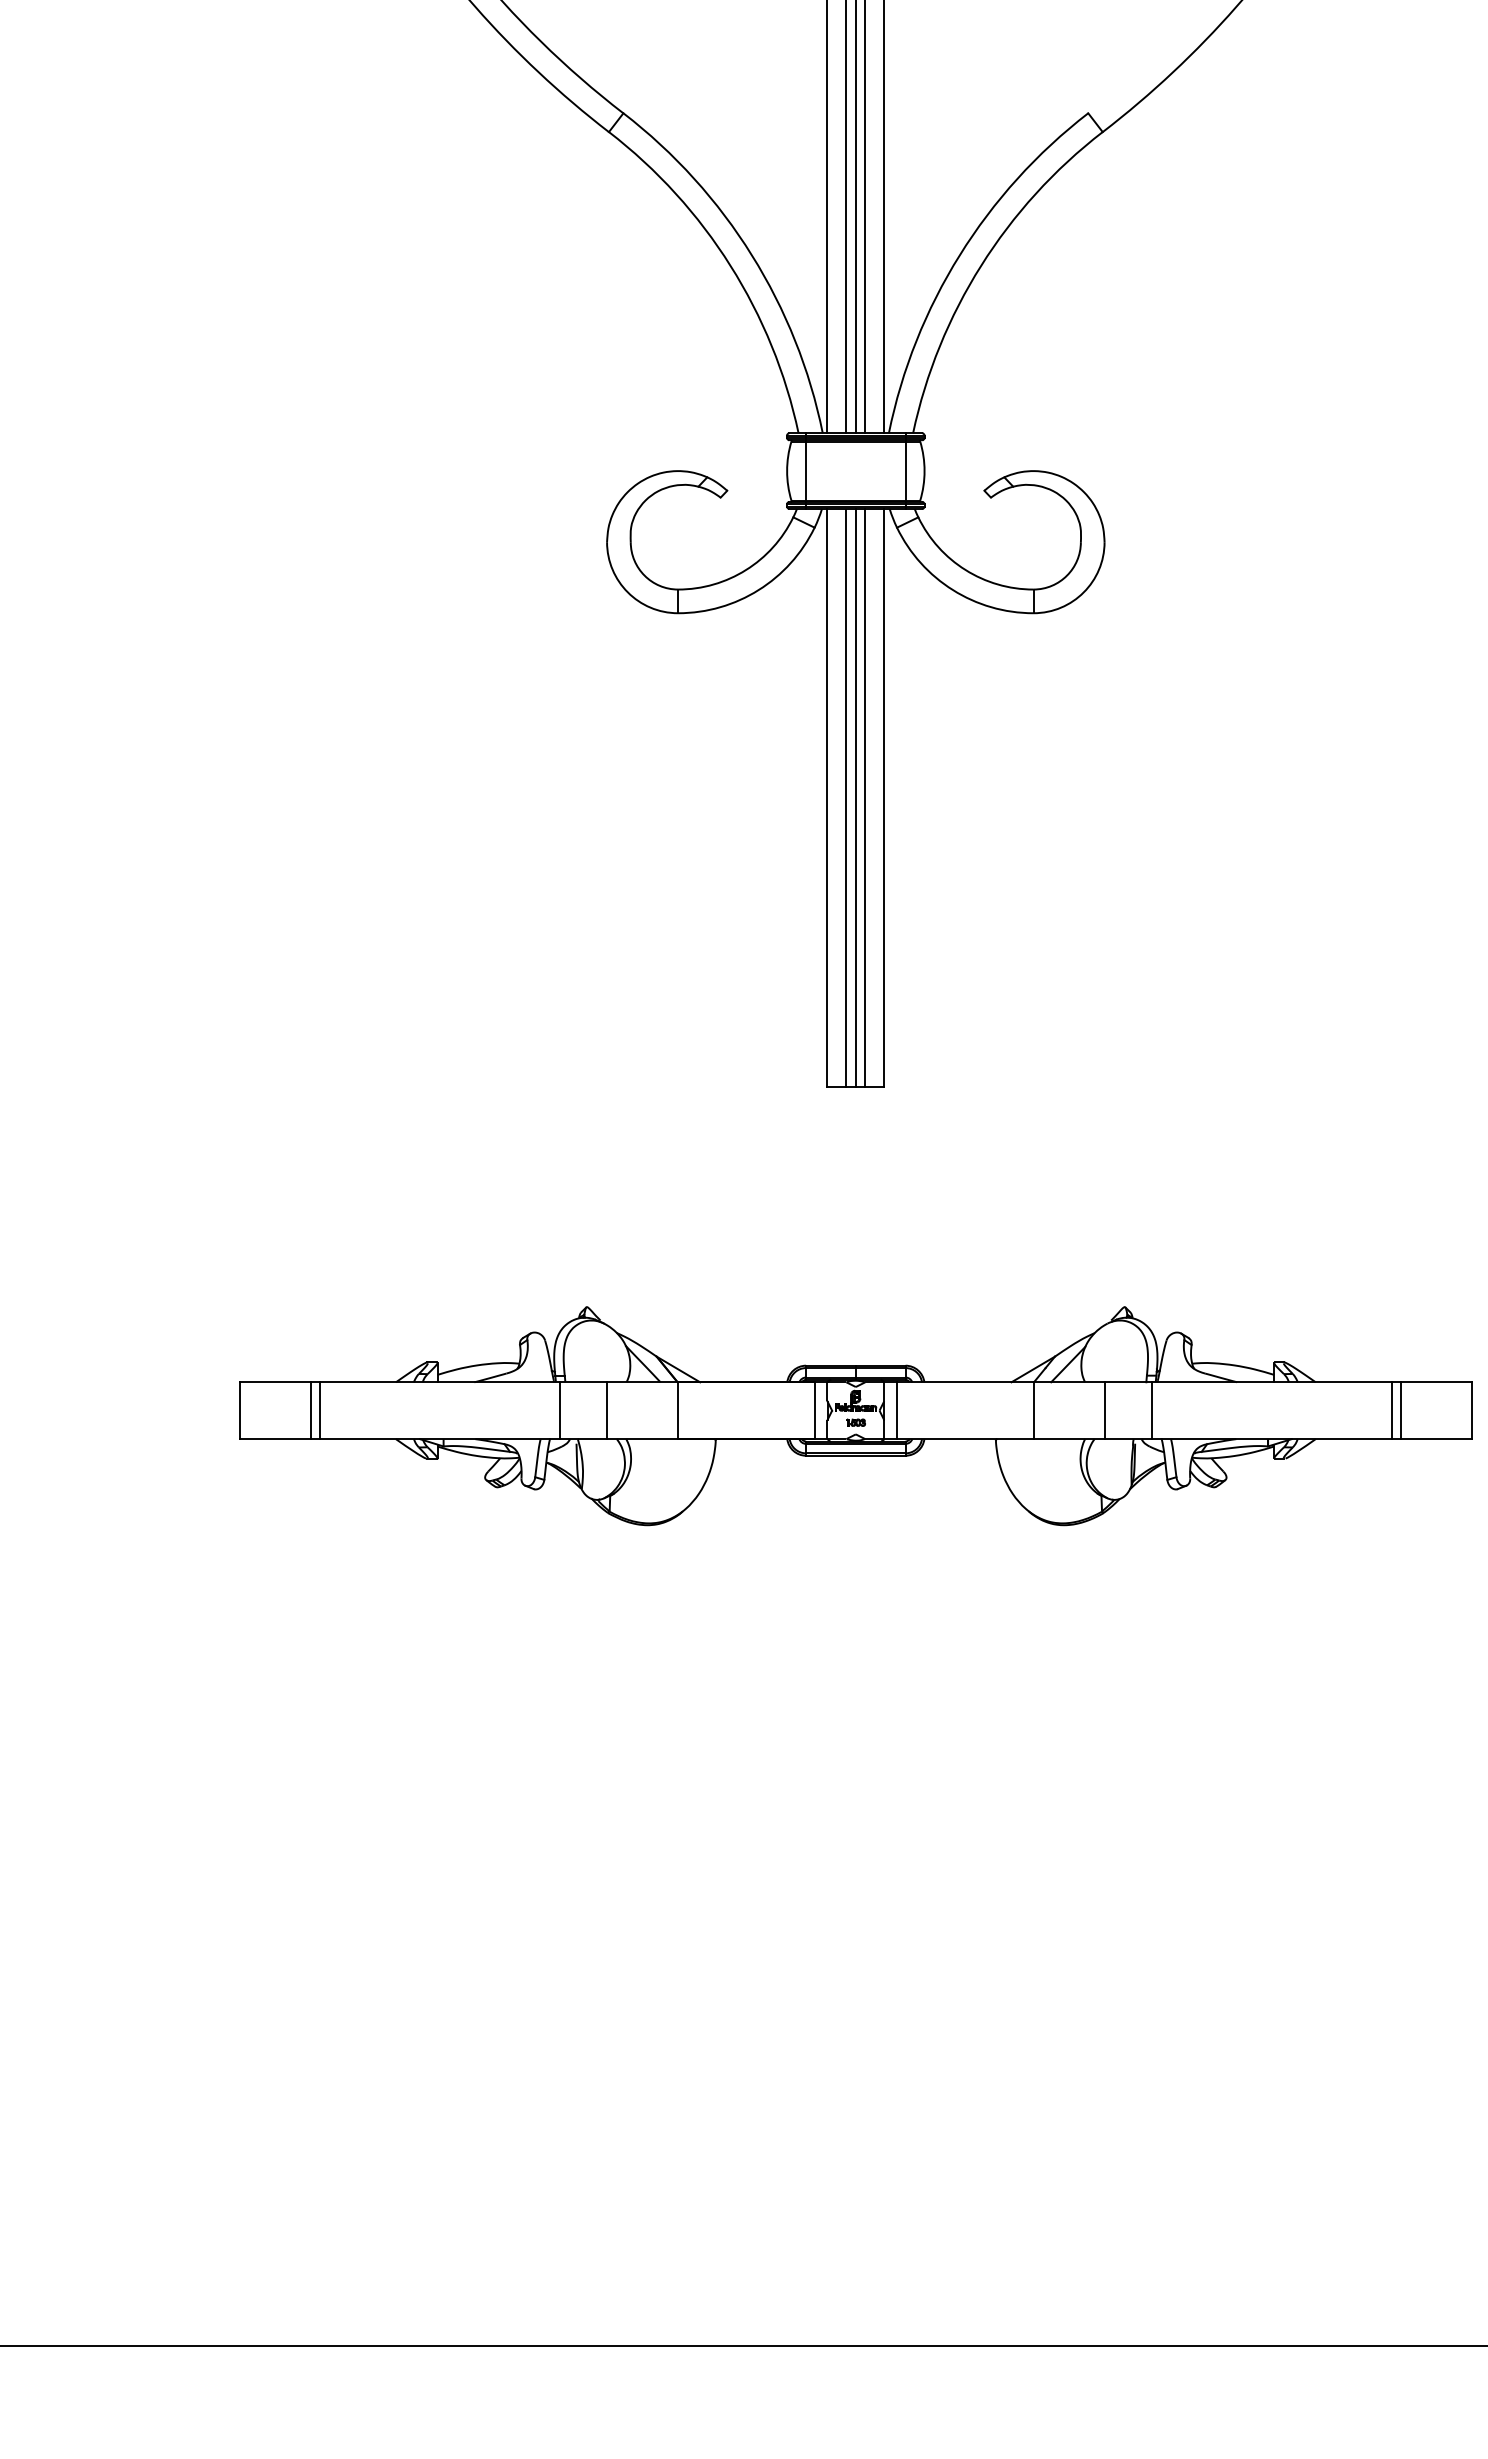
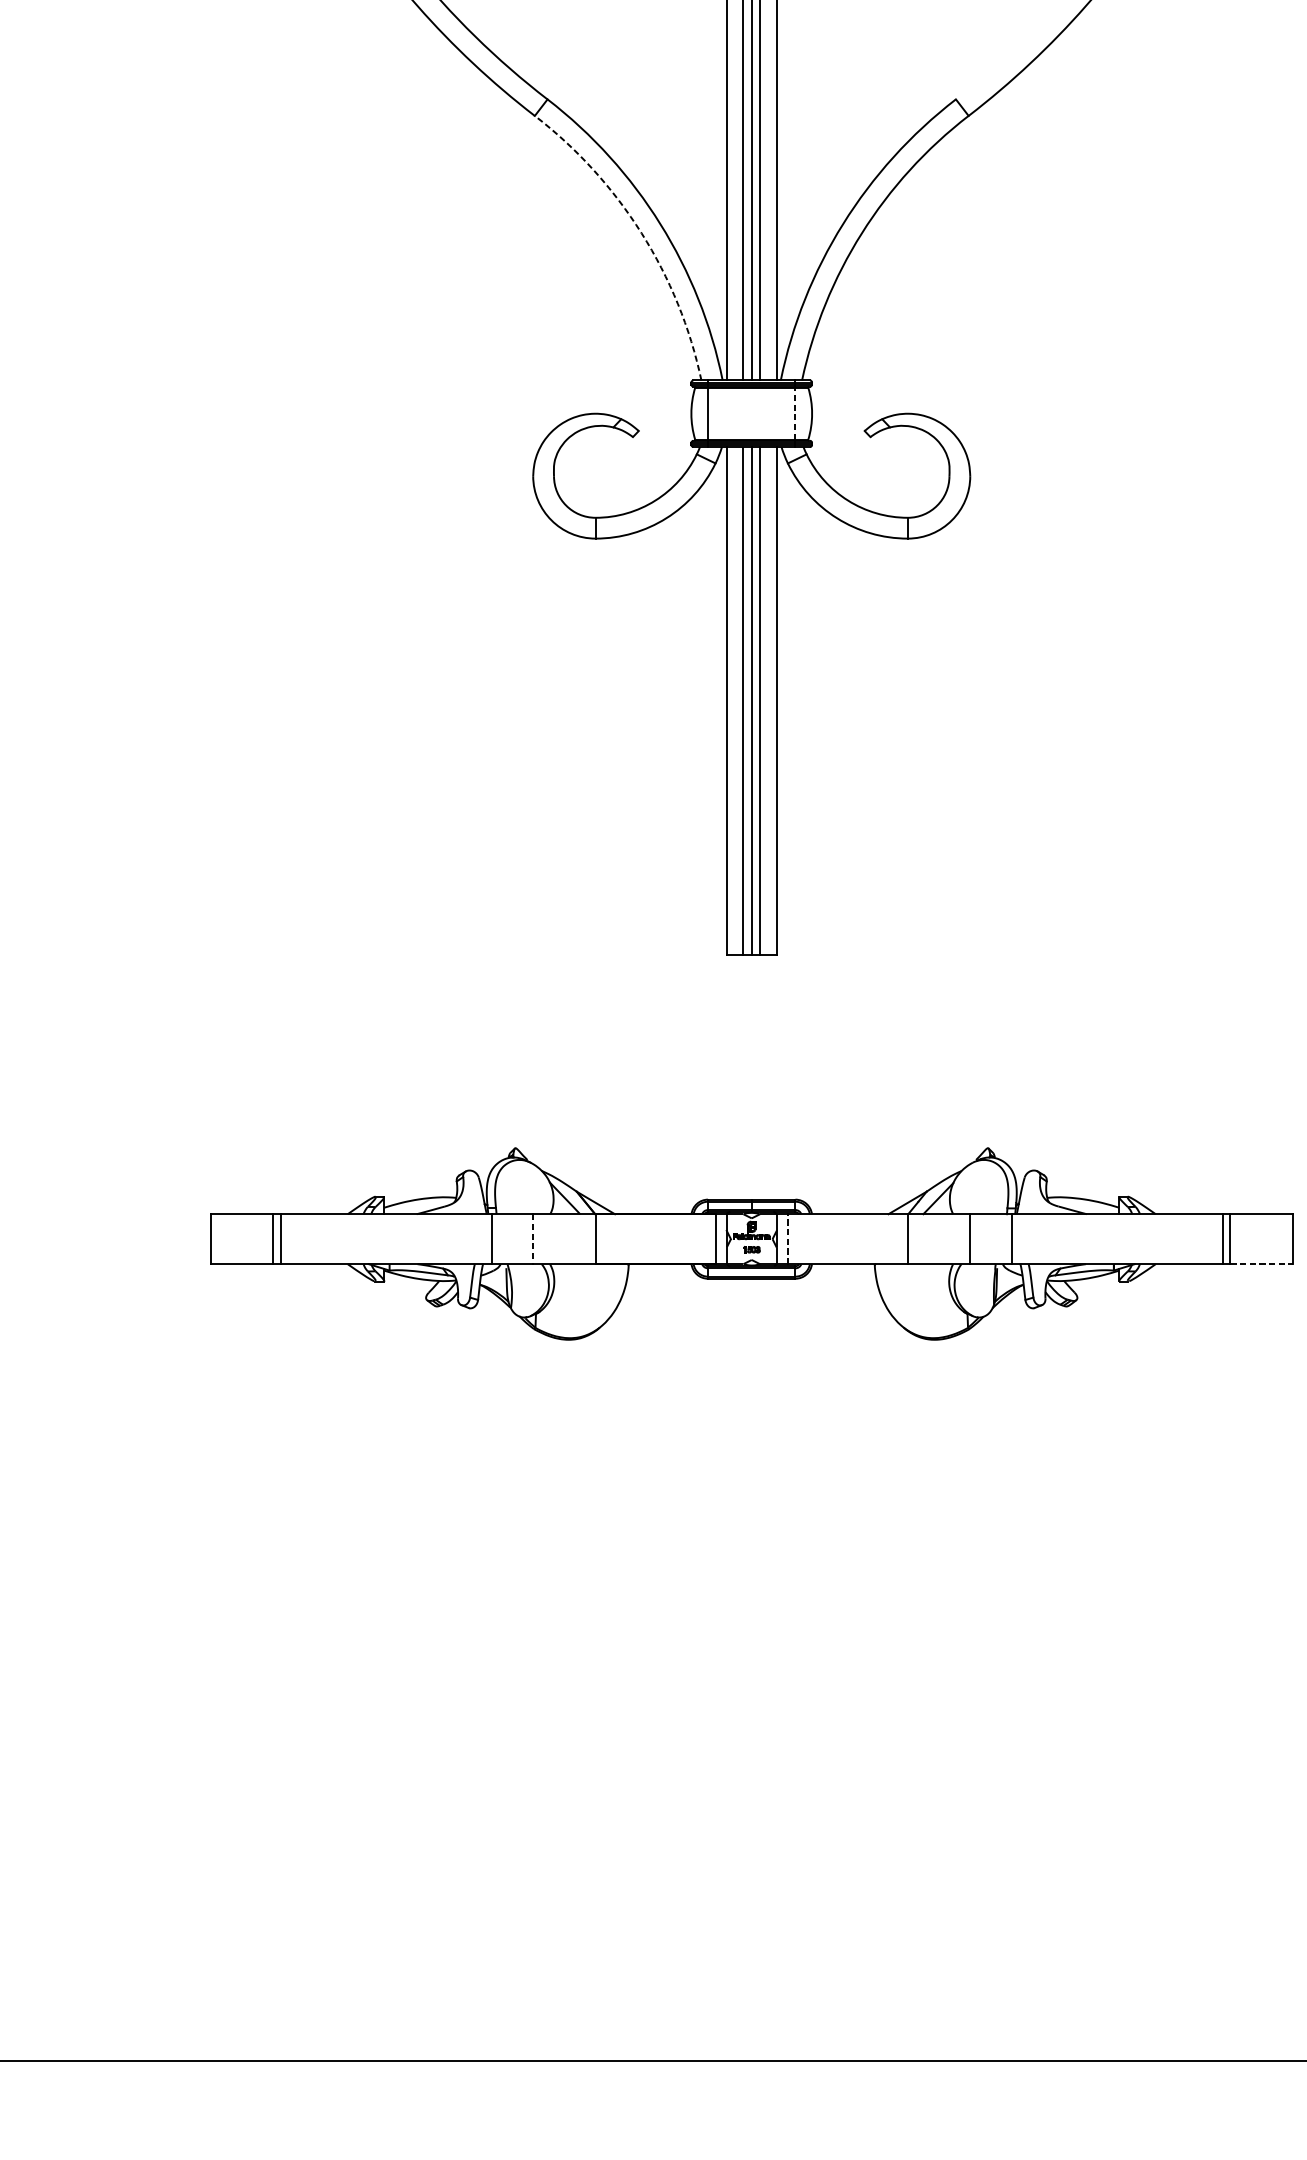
arc: (730, 265) -> (641, 233), solid -> dashed
line: (905, 471) -> (795, 414), solid -> dashed
line: (897, 1410) -> (788, 1239), solid -> dashed
line: (607, 1411) -> (533, 1239), solid -> dashed
line: (1436, 1439) -> (1261, 1264), solid -> dashed

